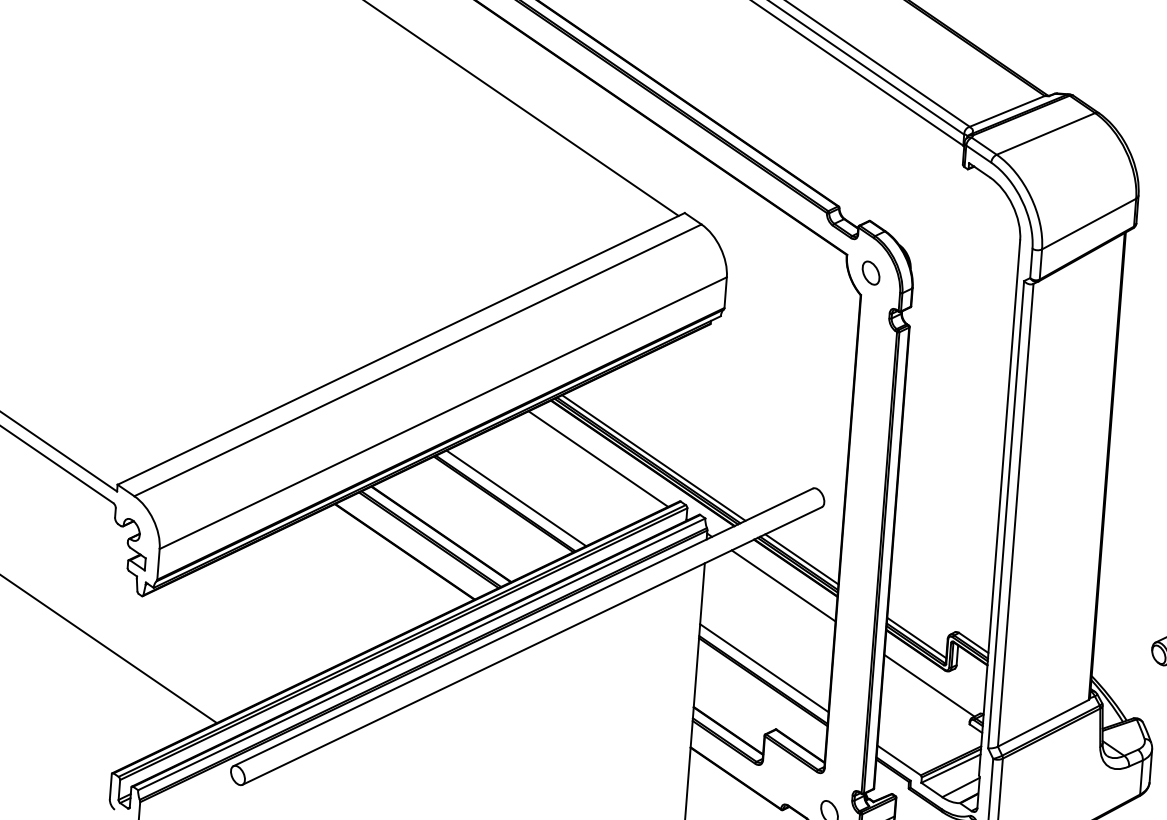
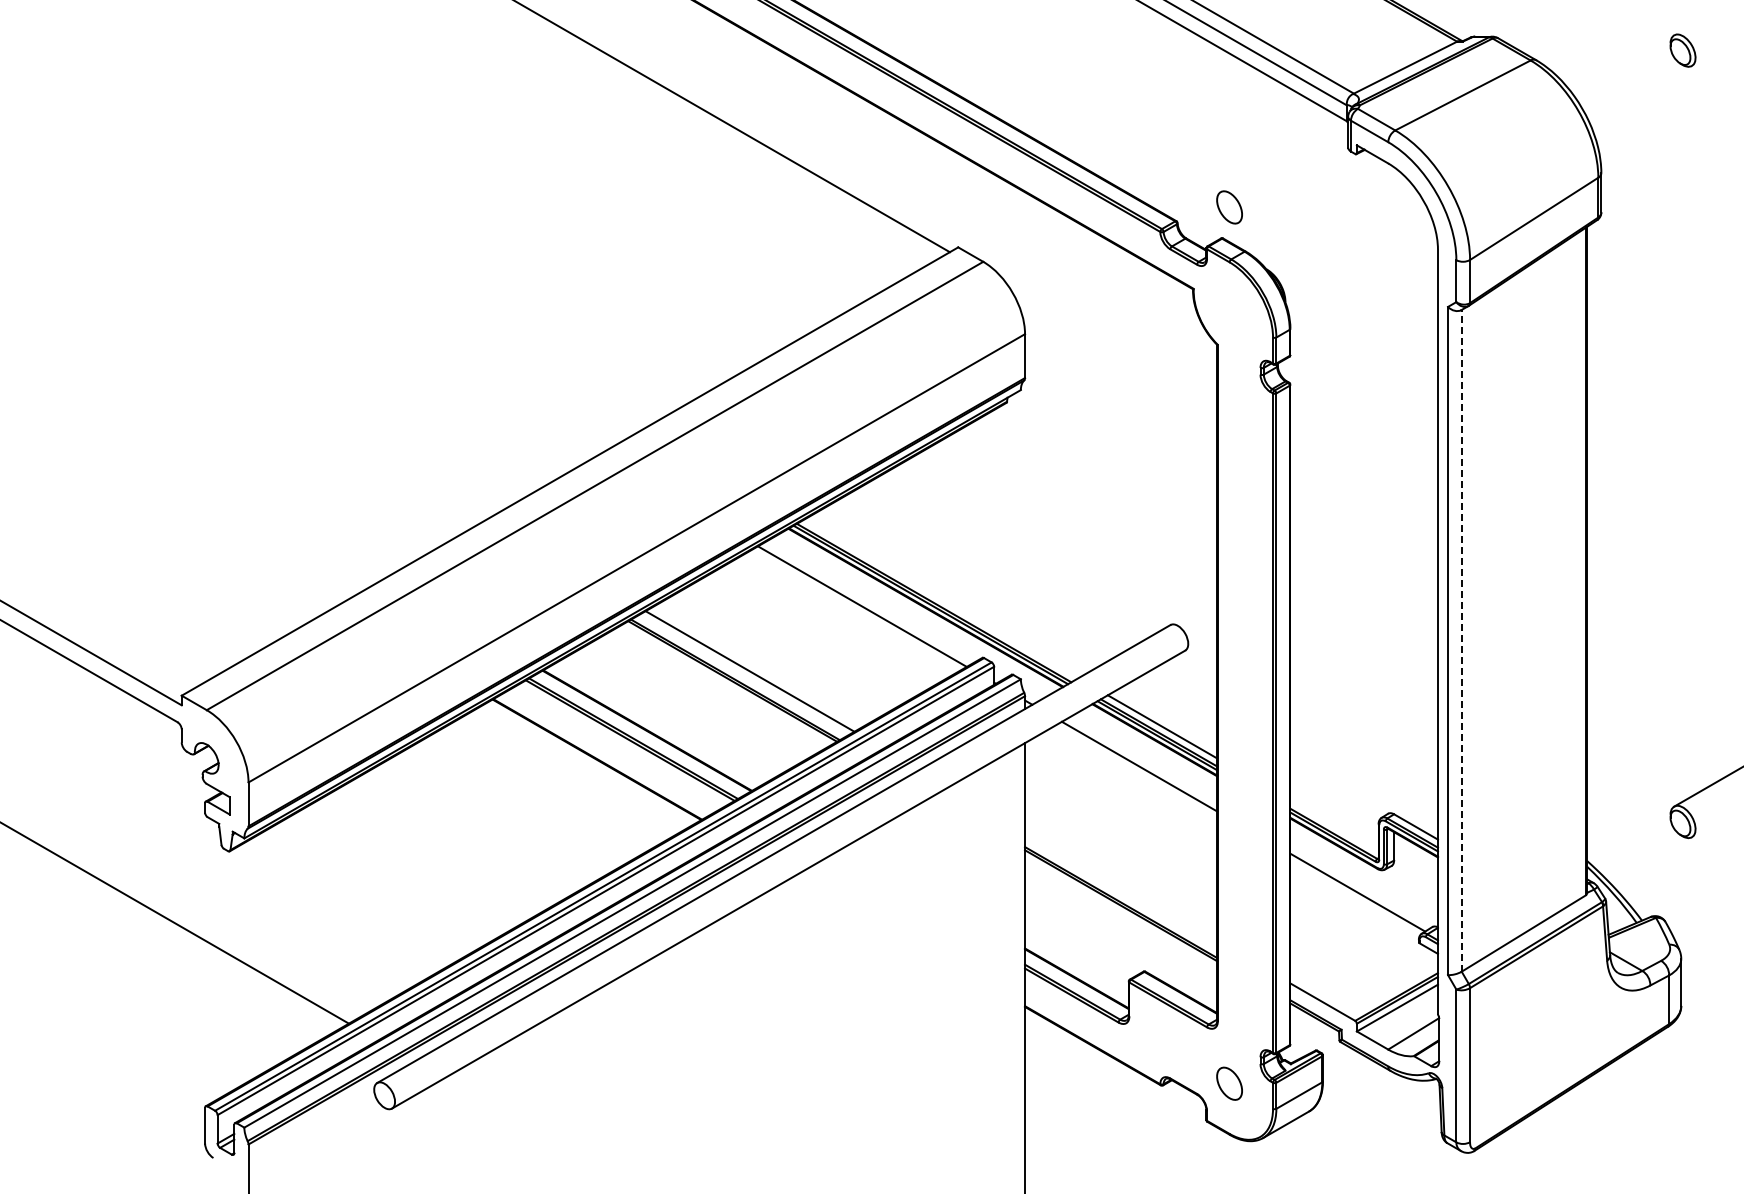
part: (870, 273) -> (1229, 207), moved
line: (653, 457) -> (940, 598), removed
line: (1015, 515) -> (1461, 640), solid -> dashed
line: (916, 637) -> (1334, 825), removed
line: (764, 668) -> (1121, 885), removed

